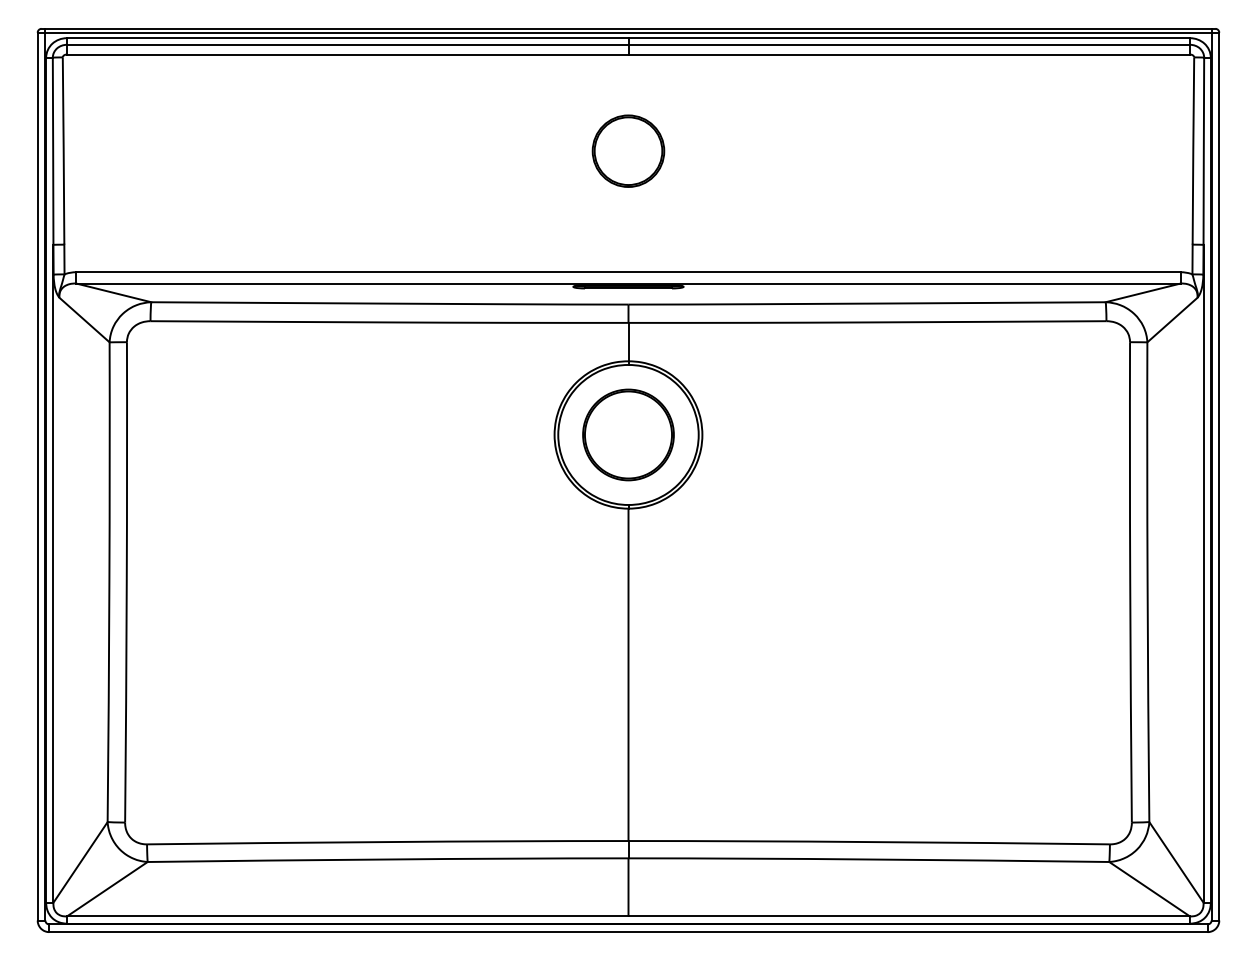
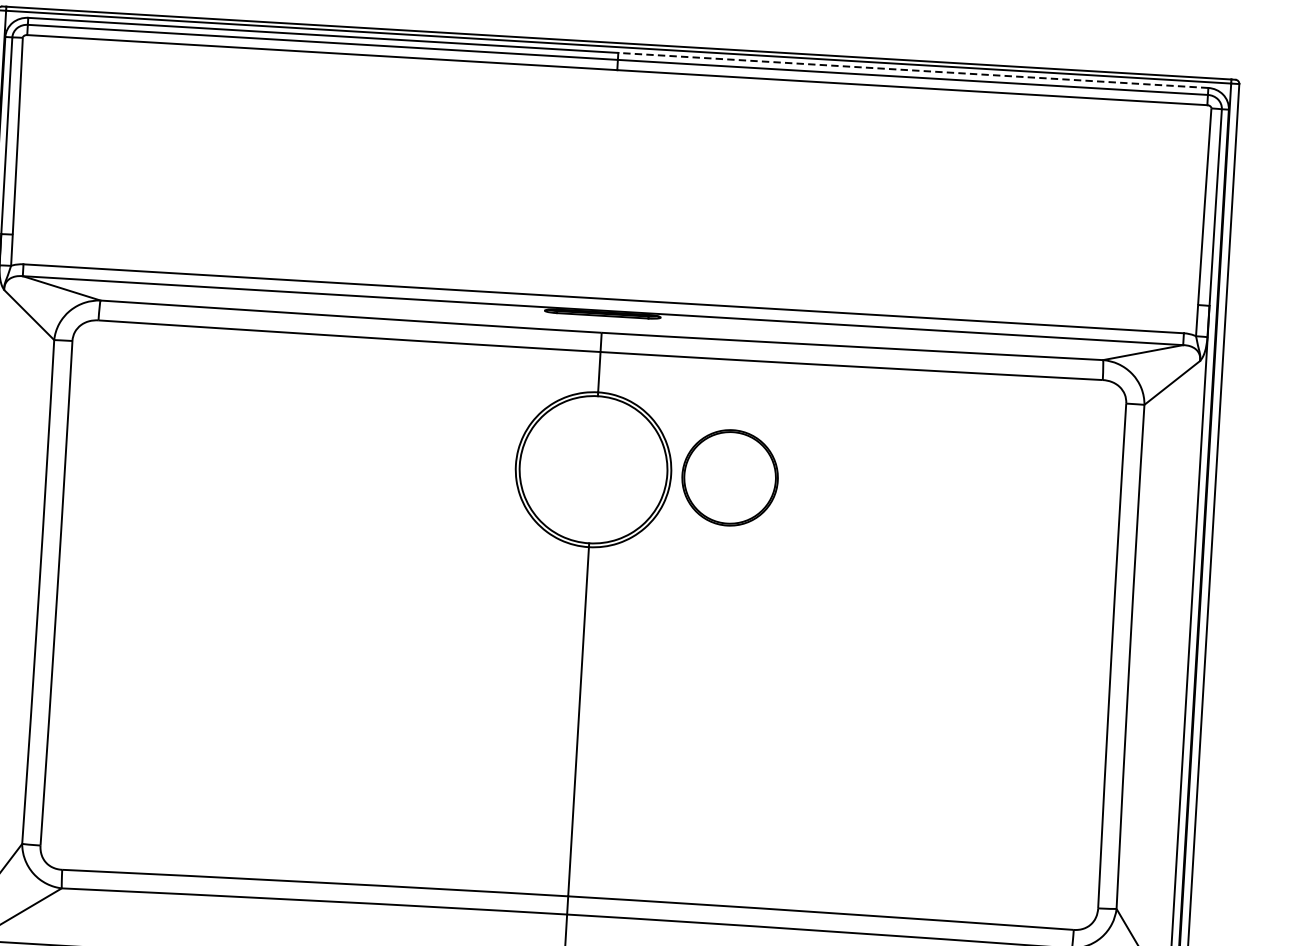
line: (909, 38) -> (913, 70), solid -> dashed
part: (628, 150) -> (611, 170), removed
part: (628, 434) -> (730, 477), moved

